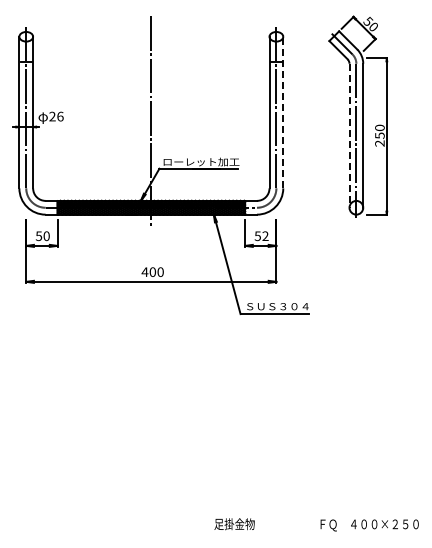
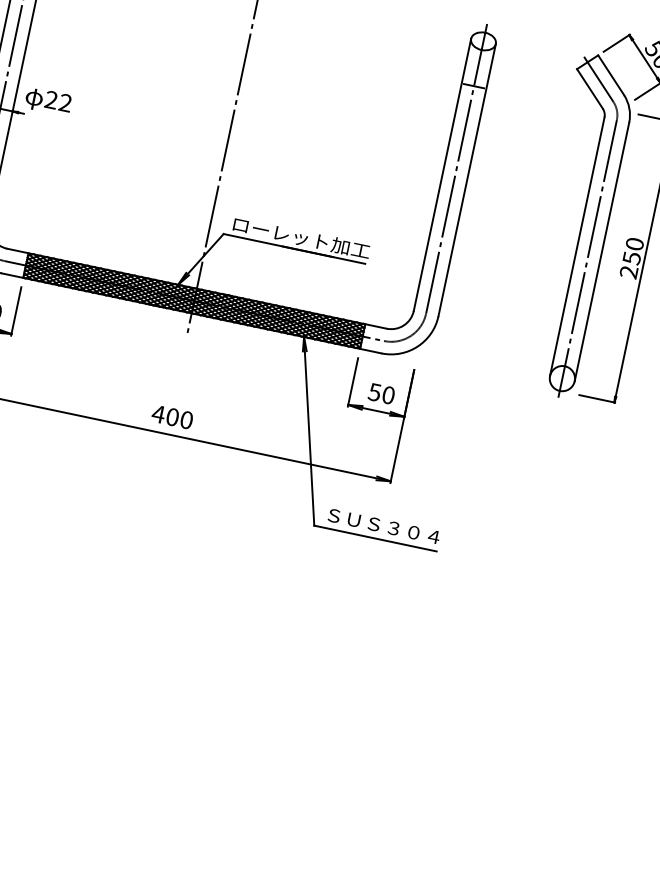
line: (283, 112) -> (467, 180), dashed -> solid
text: (60, 116) -> (65, 102), 26 -> 22
line: (349, 136) -> (577, 248), dashed -> solid
text: (265, 236) -> (388, 395), 52 -> 50

